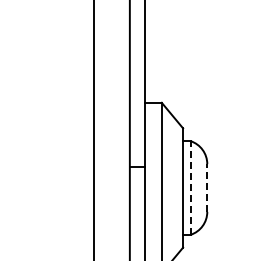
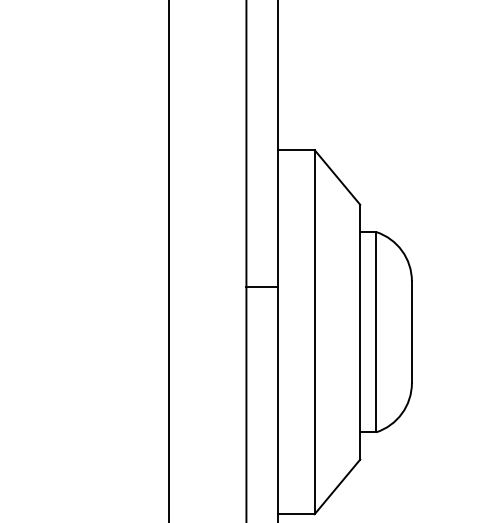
line: (190, 188) -> (376, 333), dashed -> solid
line: (207, 188) -> (412, 333), dashed -> solid

